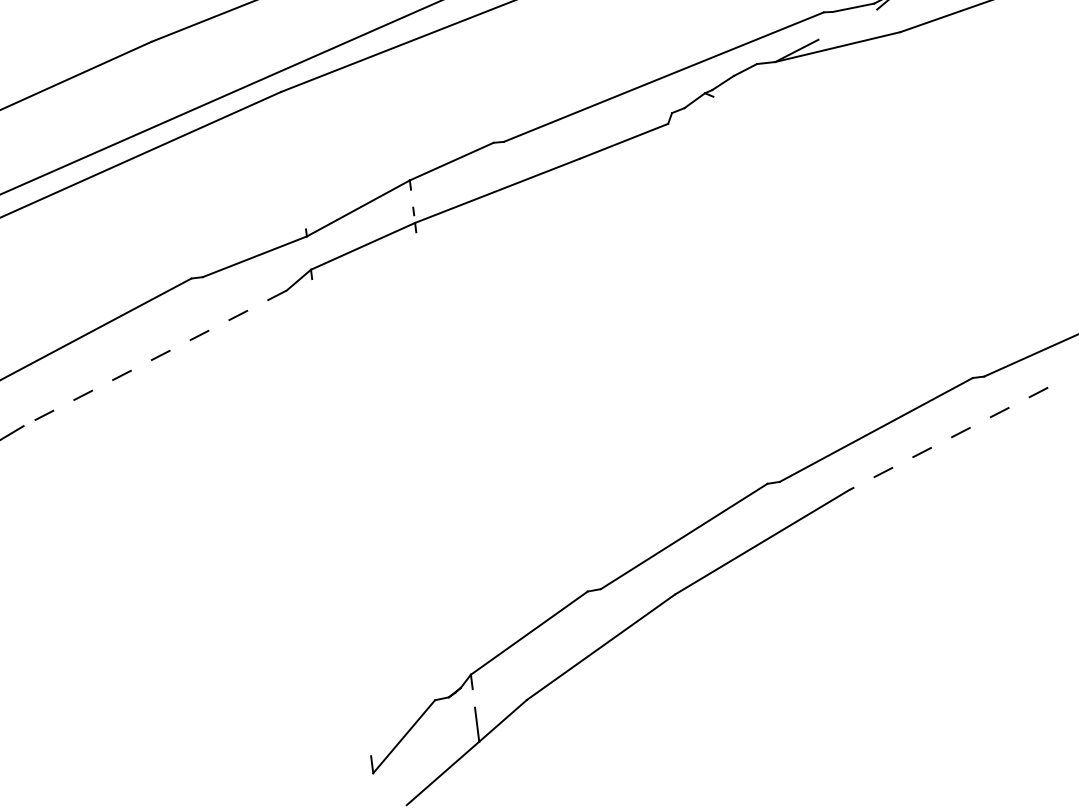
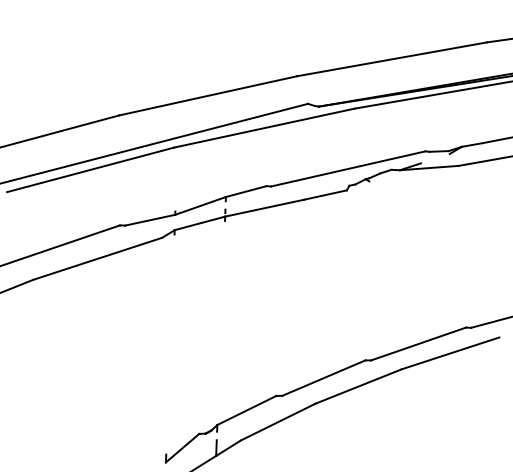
line: (154, 357) -> (97, 258), dashed -> solid
line: (948, 439) -> (450, 353), dashed -> solid

